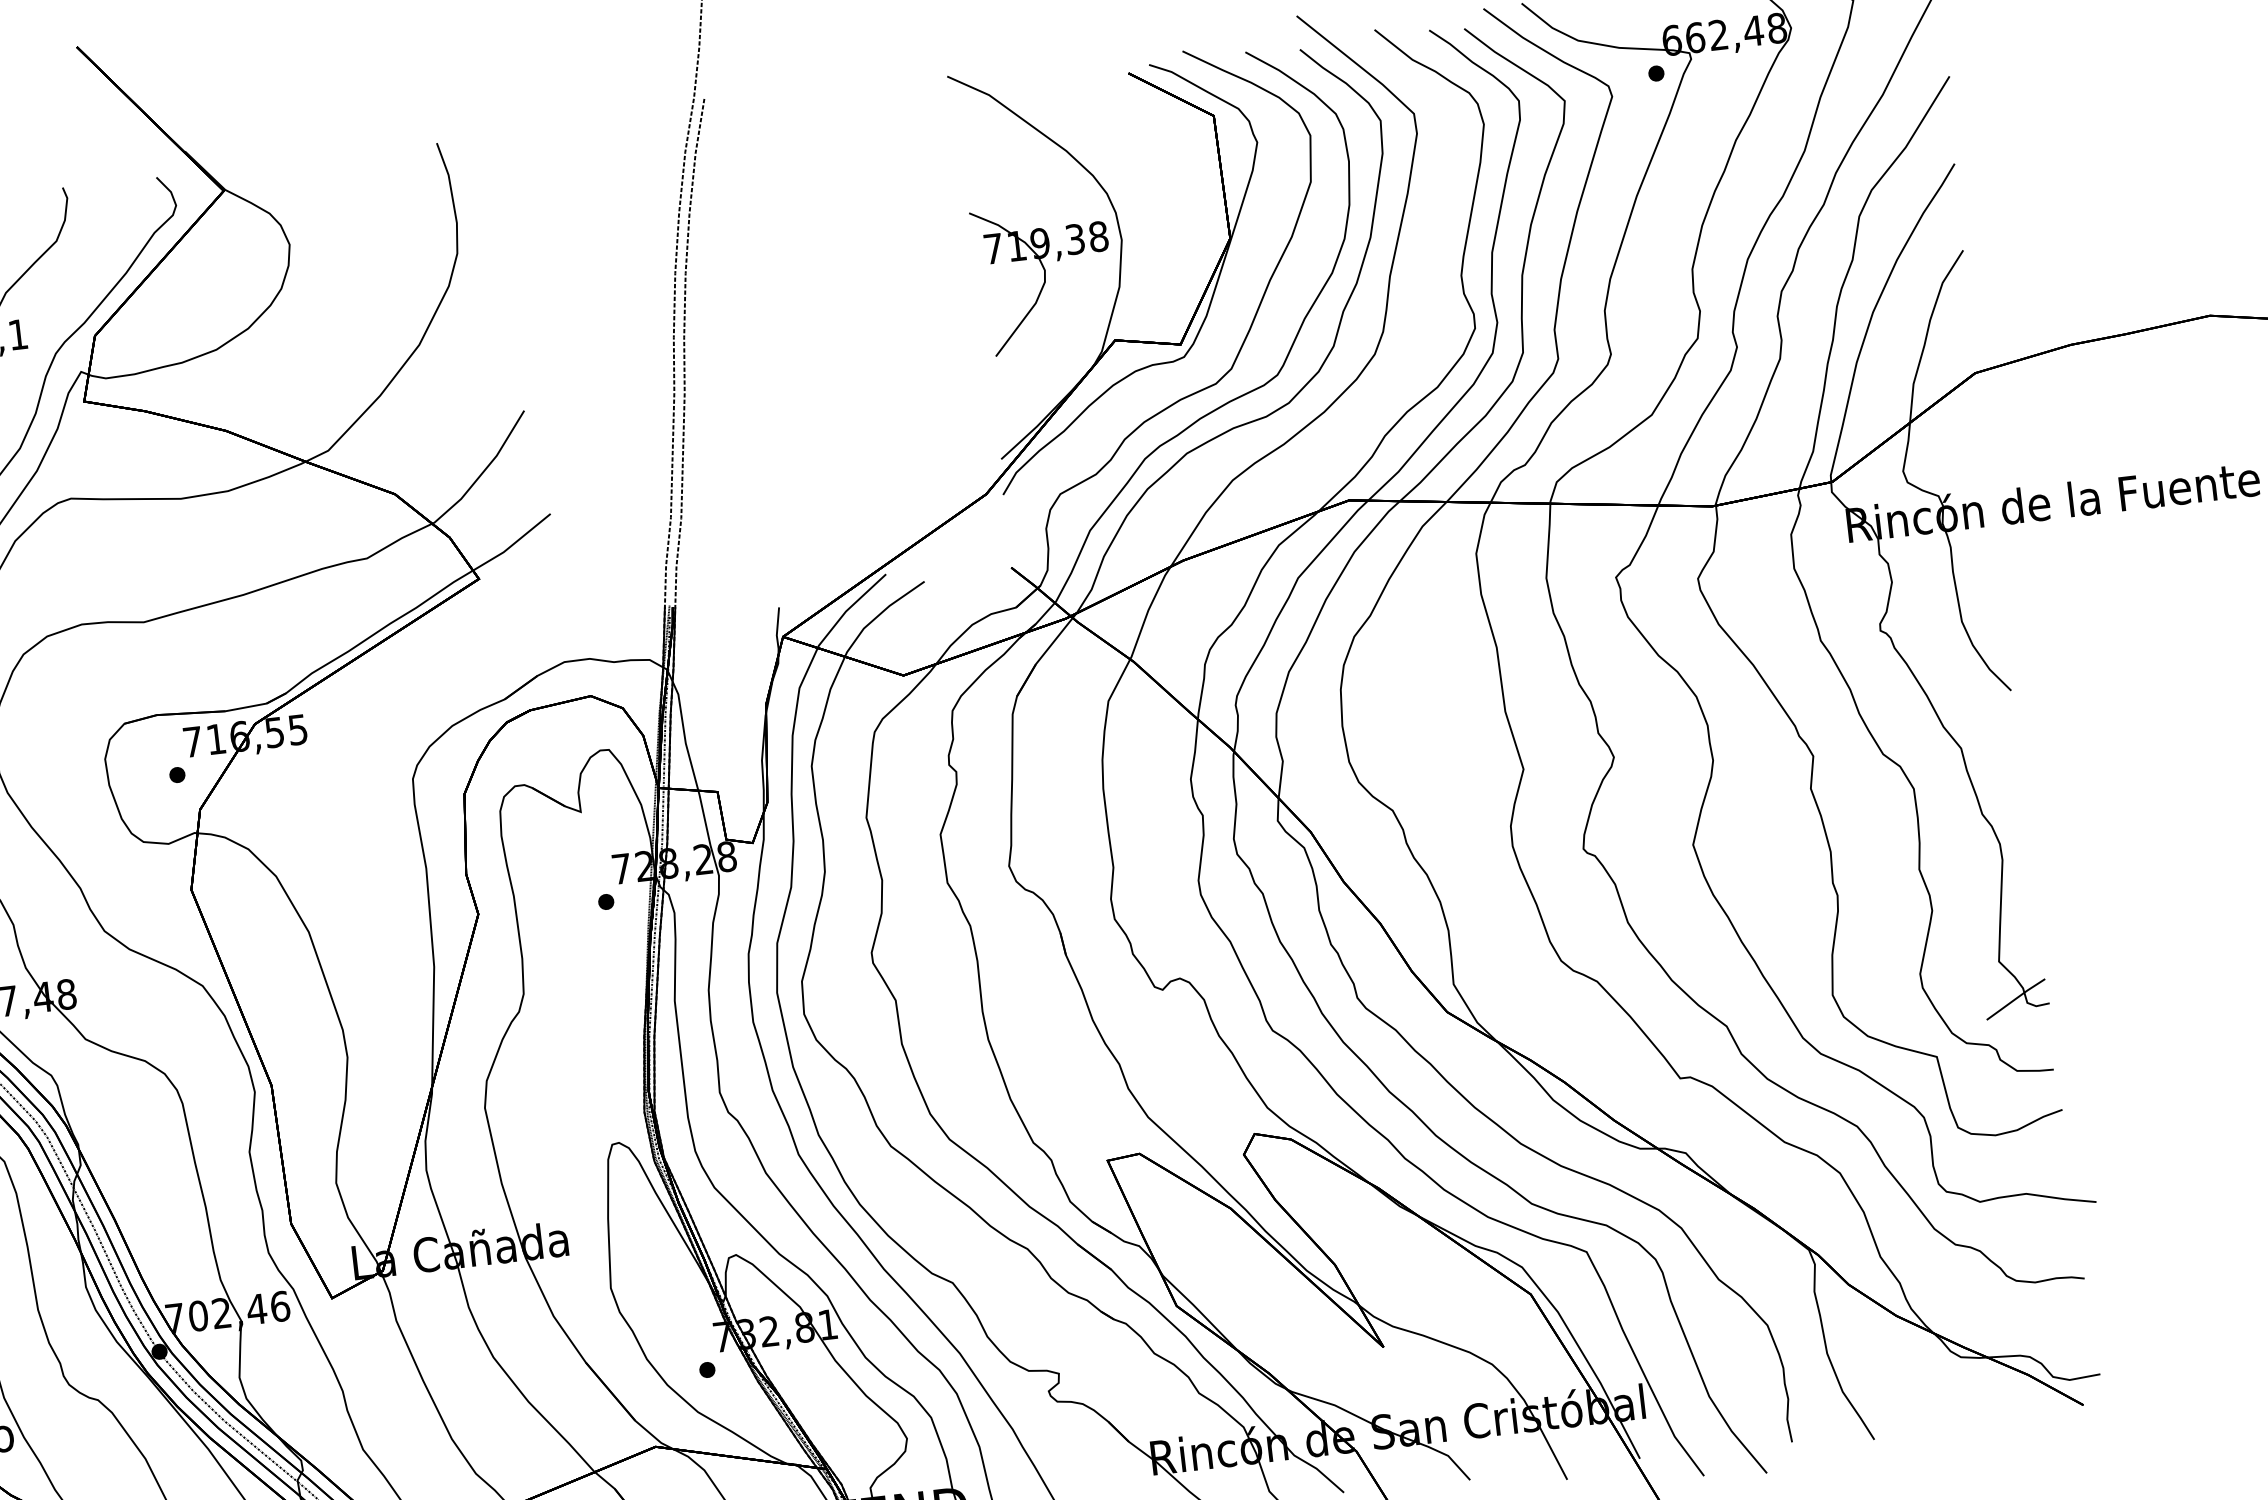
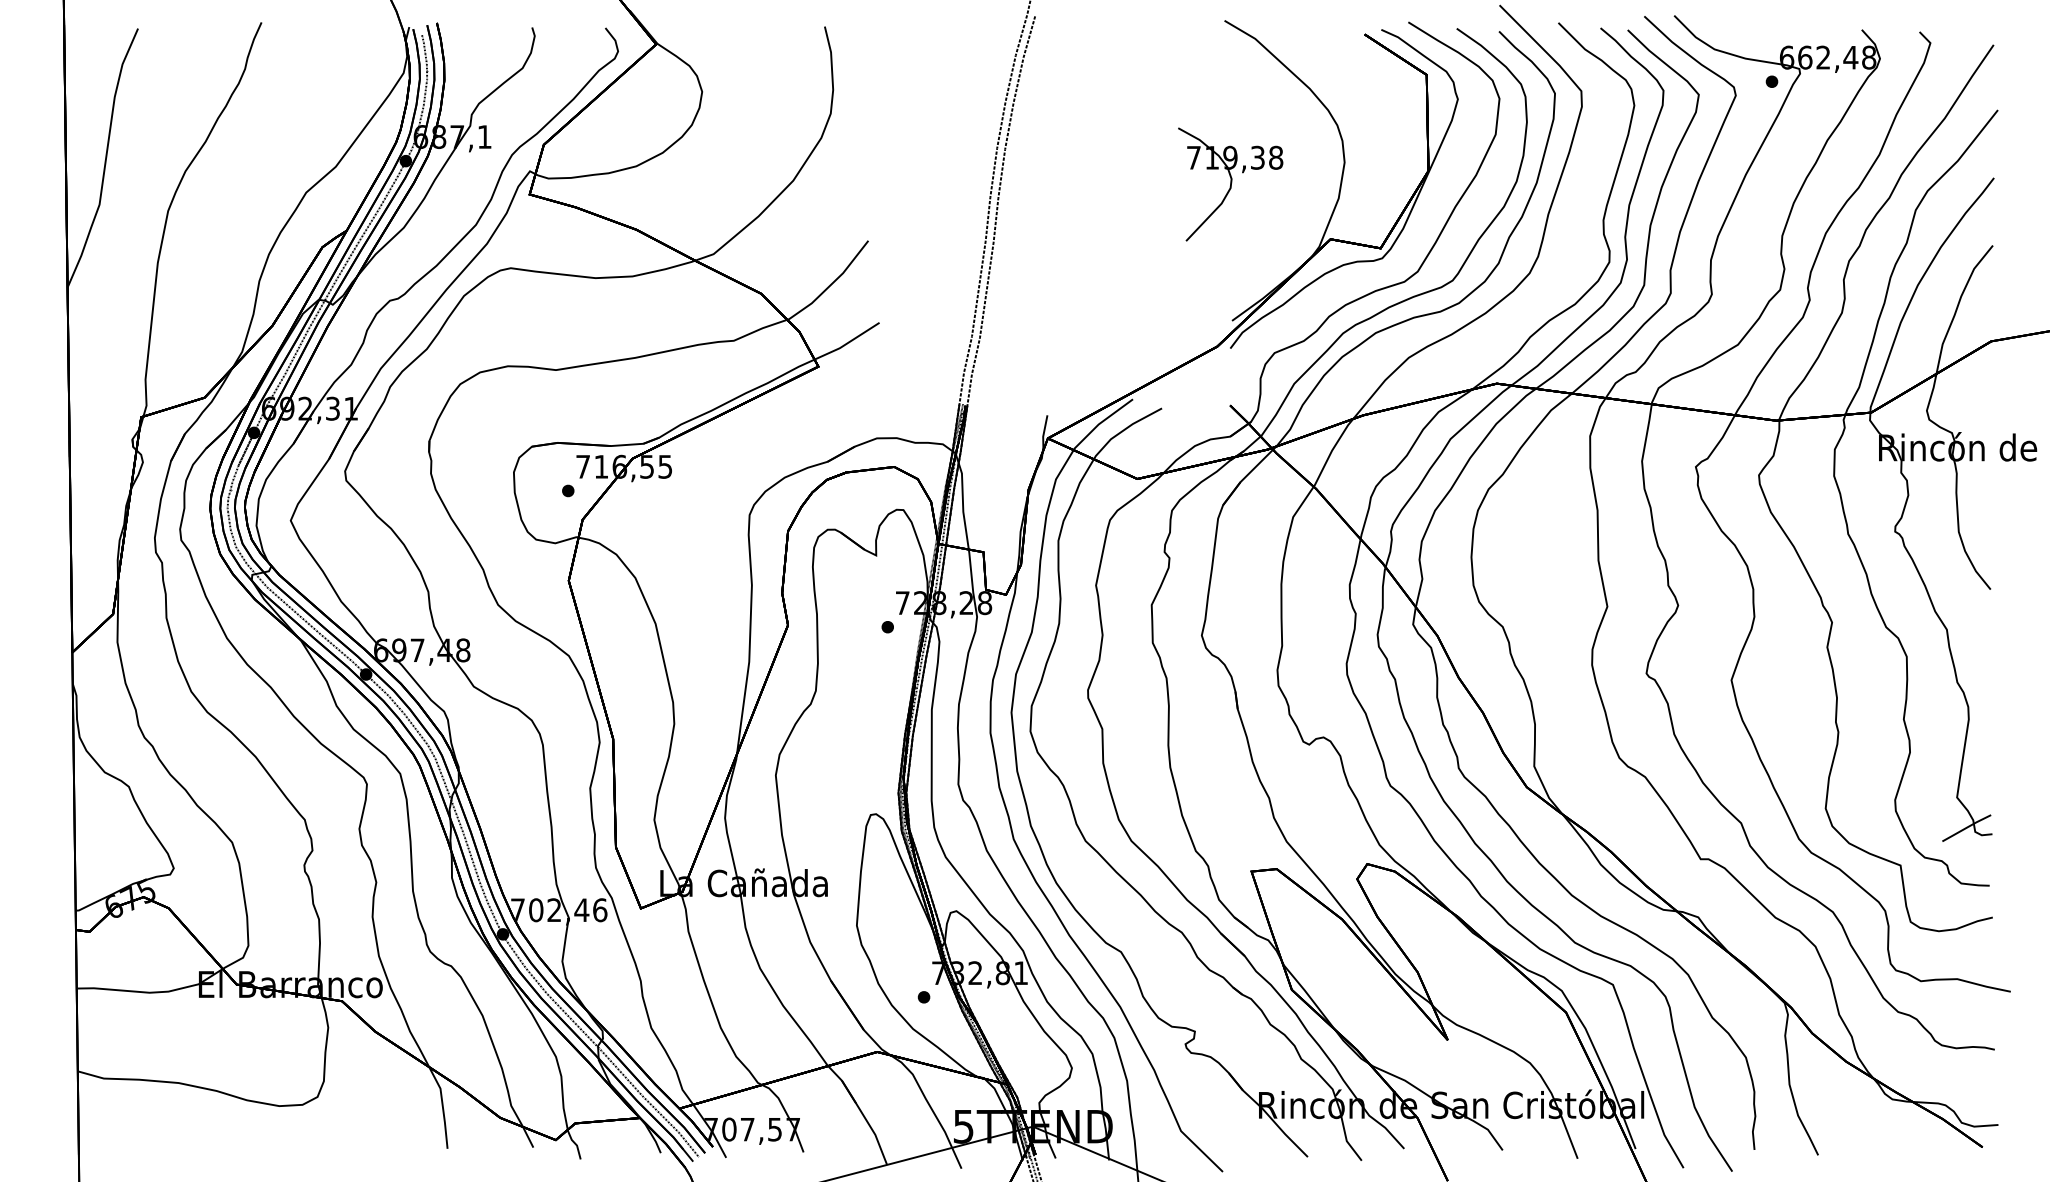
part: (1044, 277) -> (1230, 184), moved

